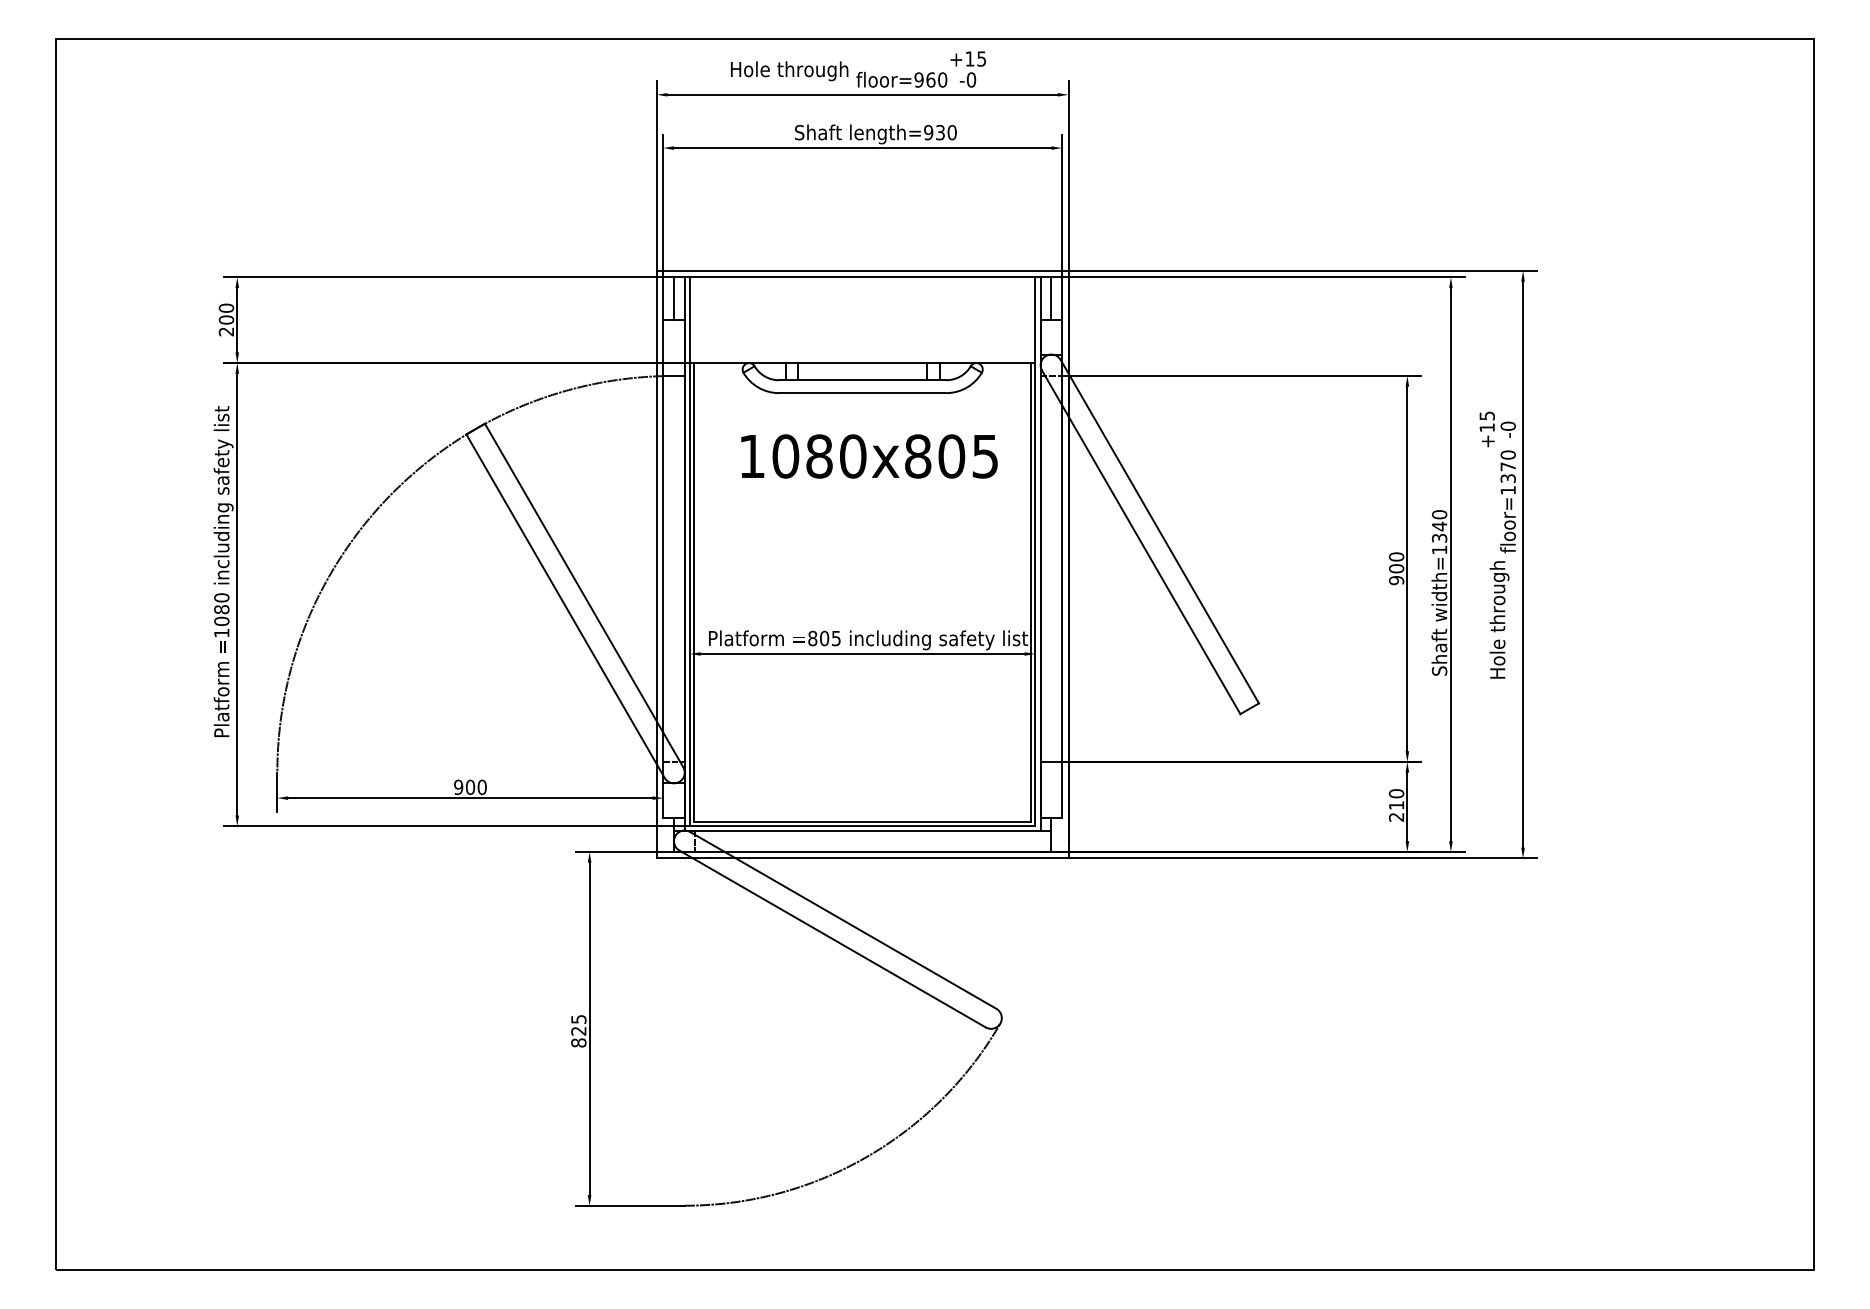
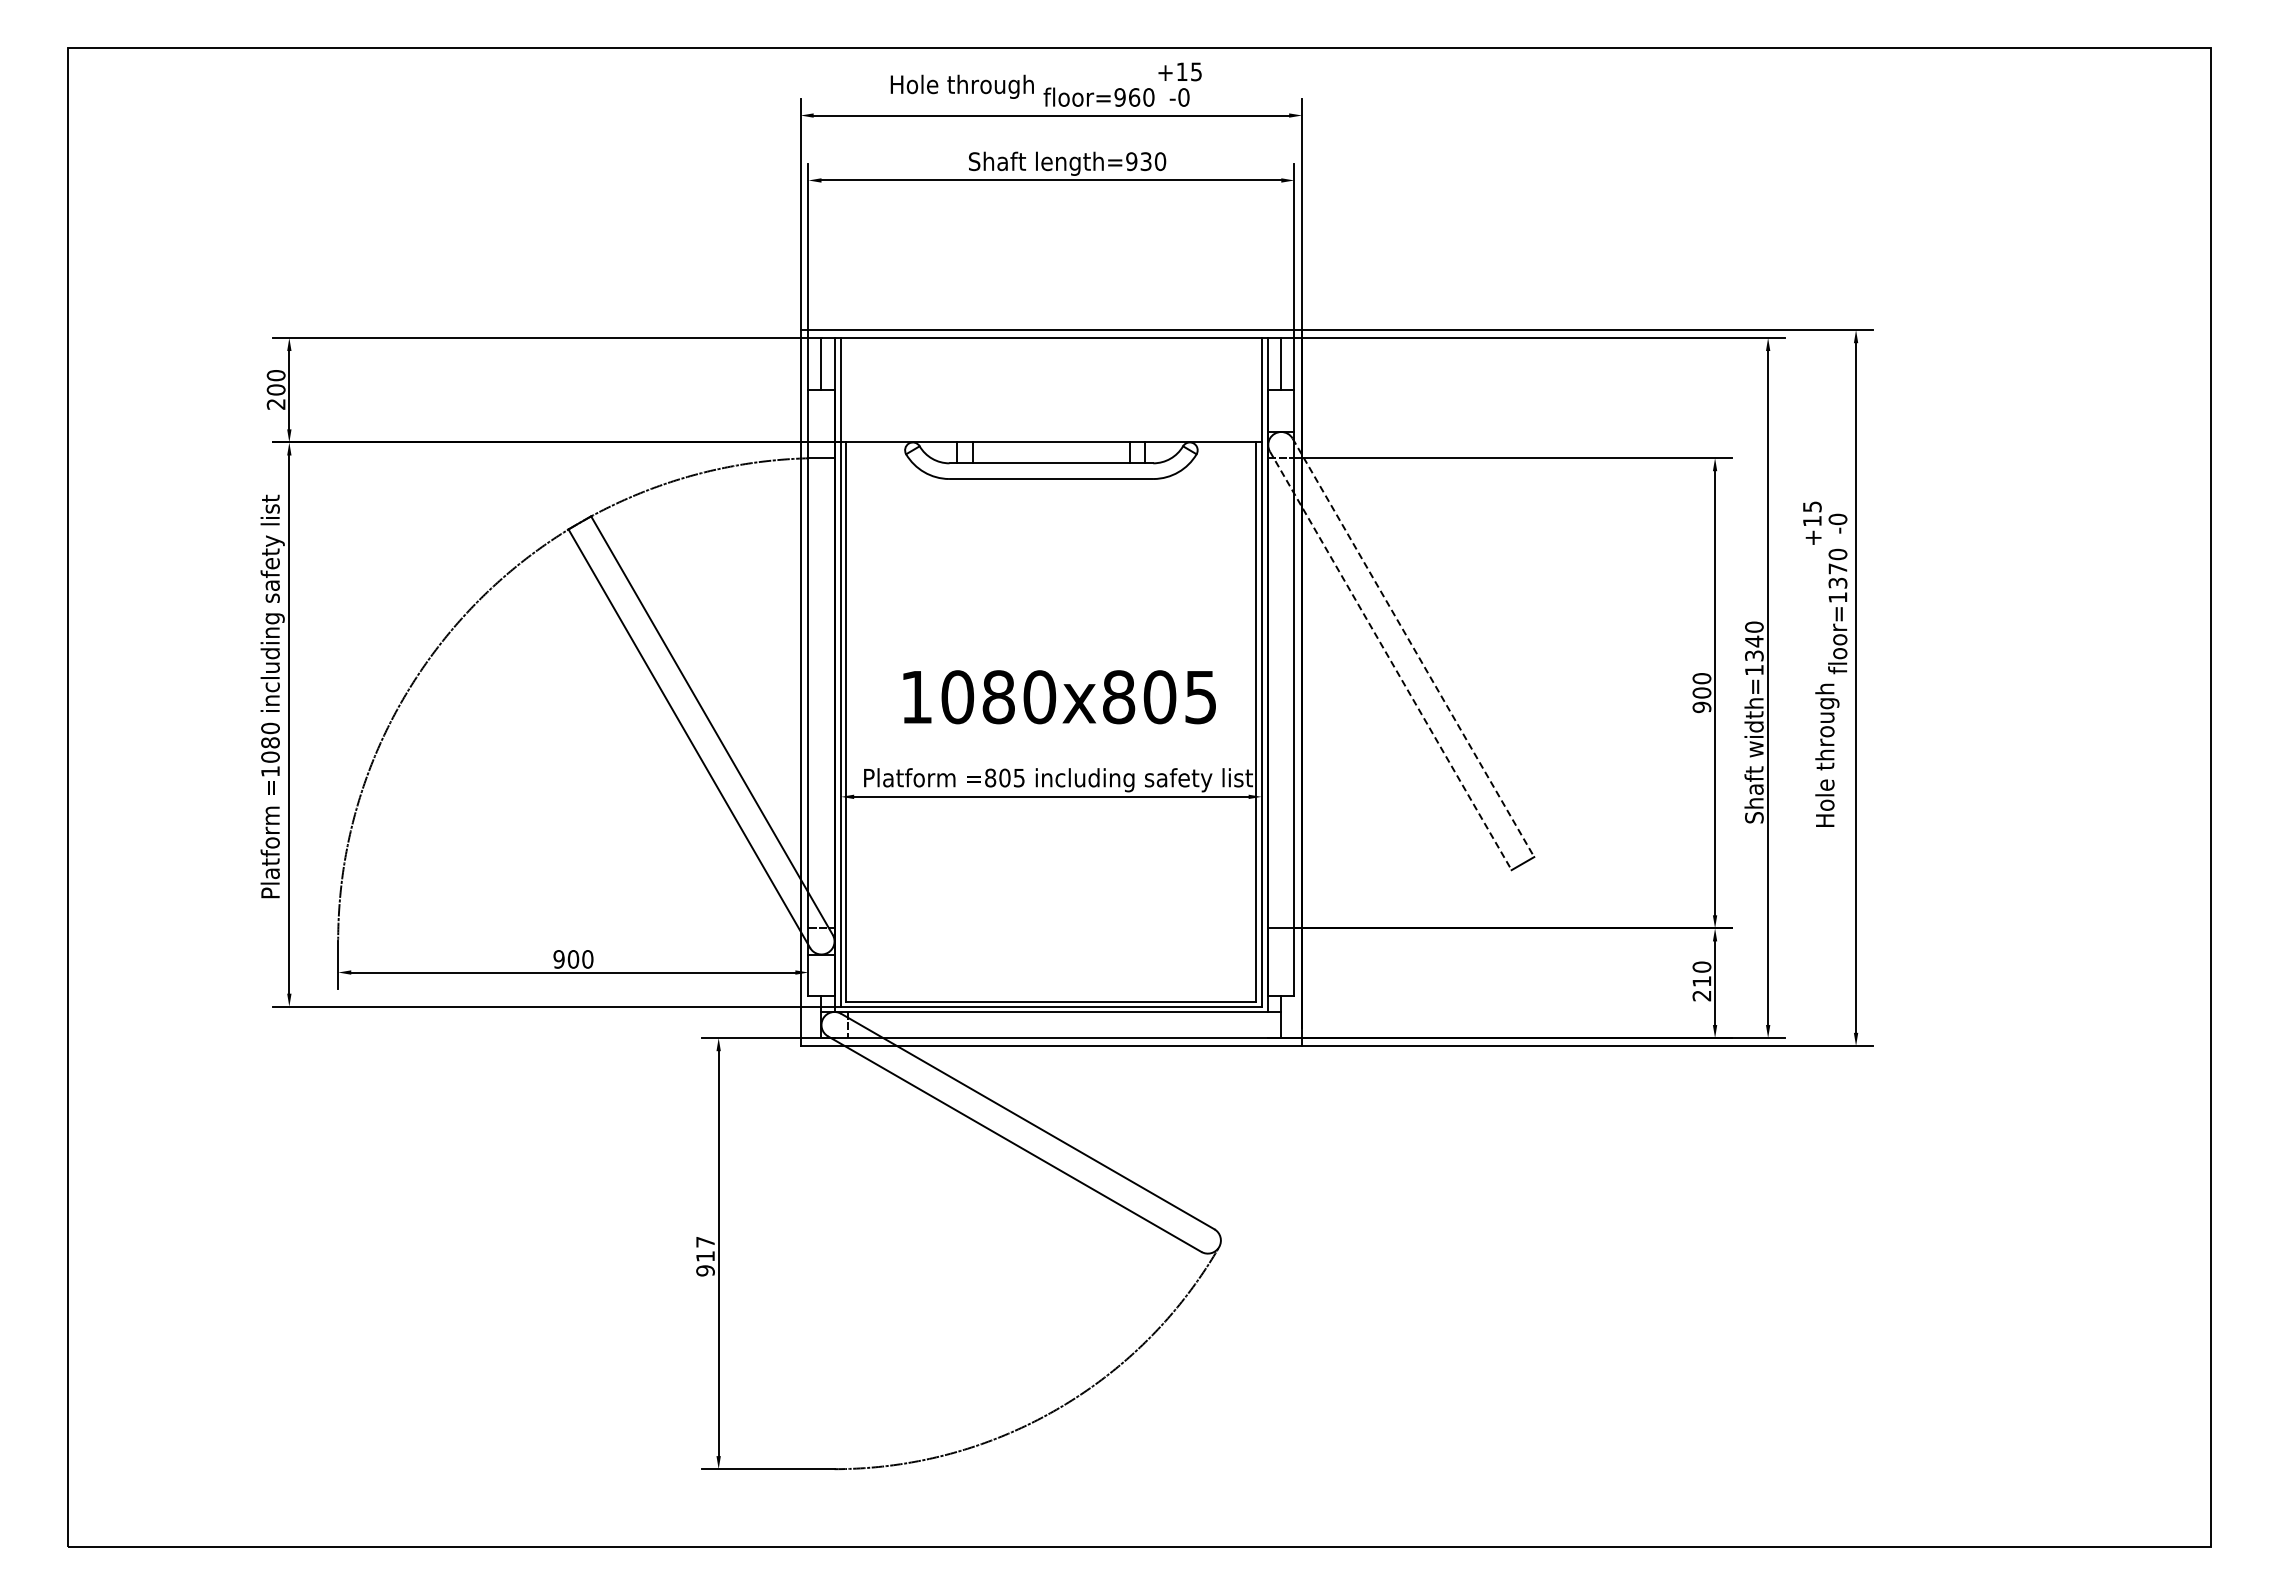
text: (869, 456) -> (1059, 697), moved
line: (1159, 531) -> (1413, 647), solid -> dashed
line: (1140, 542) -> (1390, 660), solid -> dashed
text: (578, 1031) -> (705, 1256), 825 -> 917

